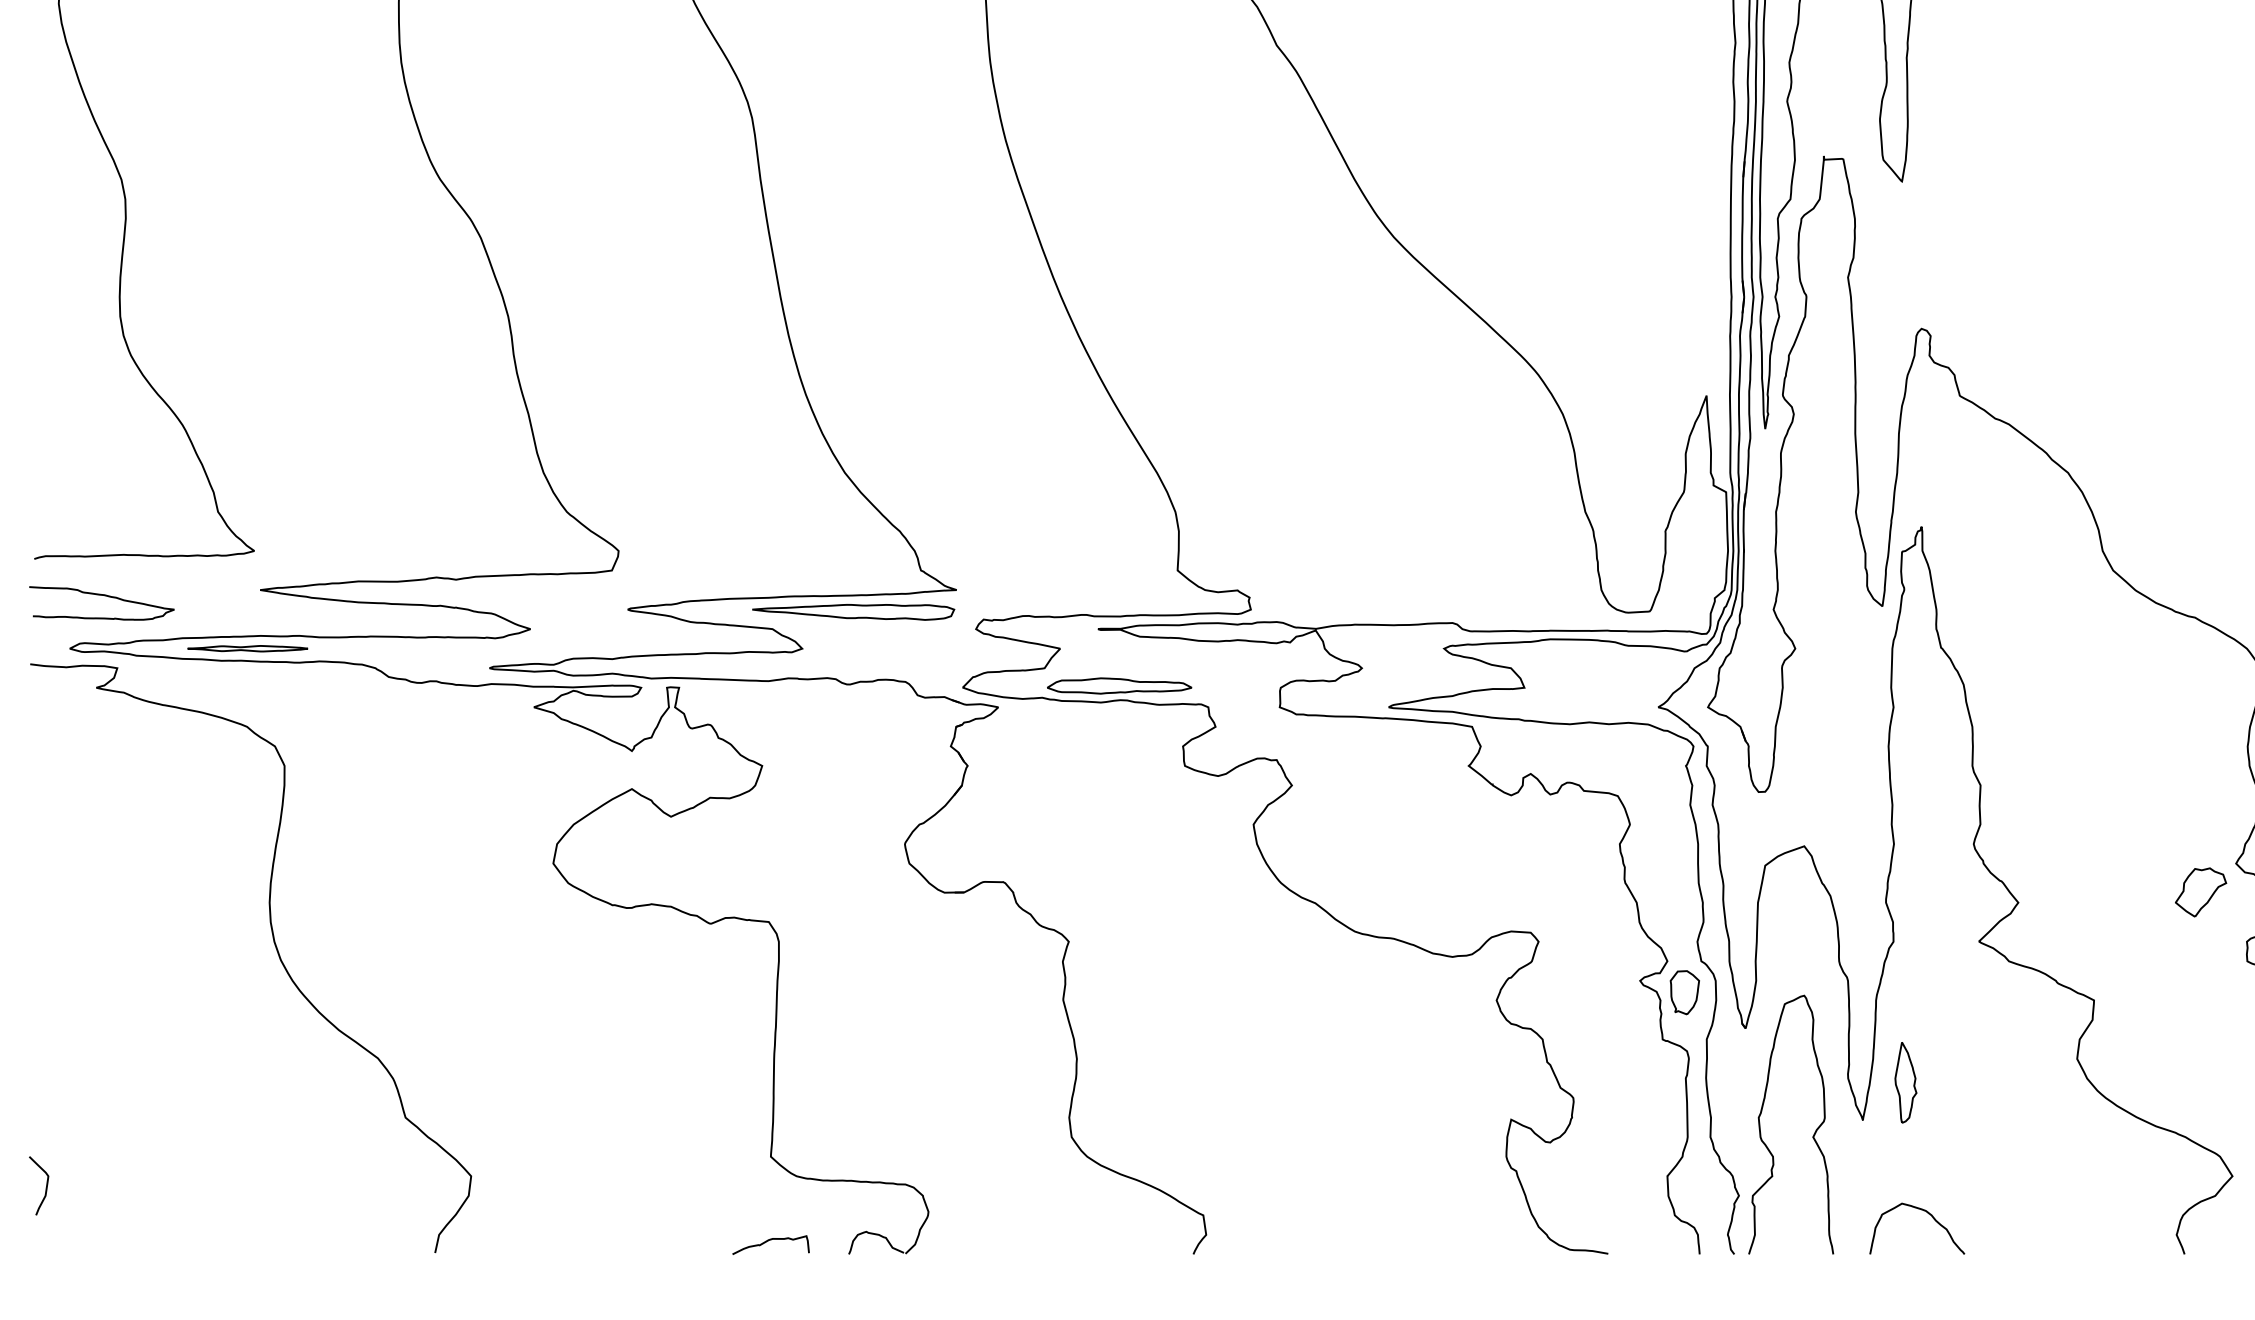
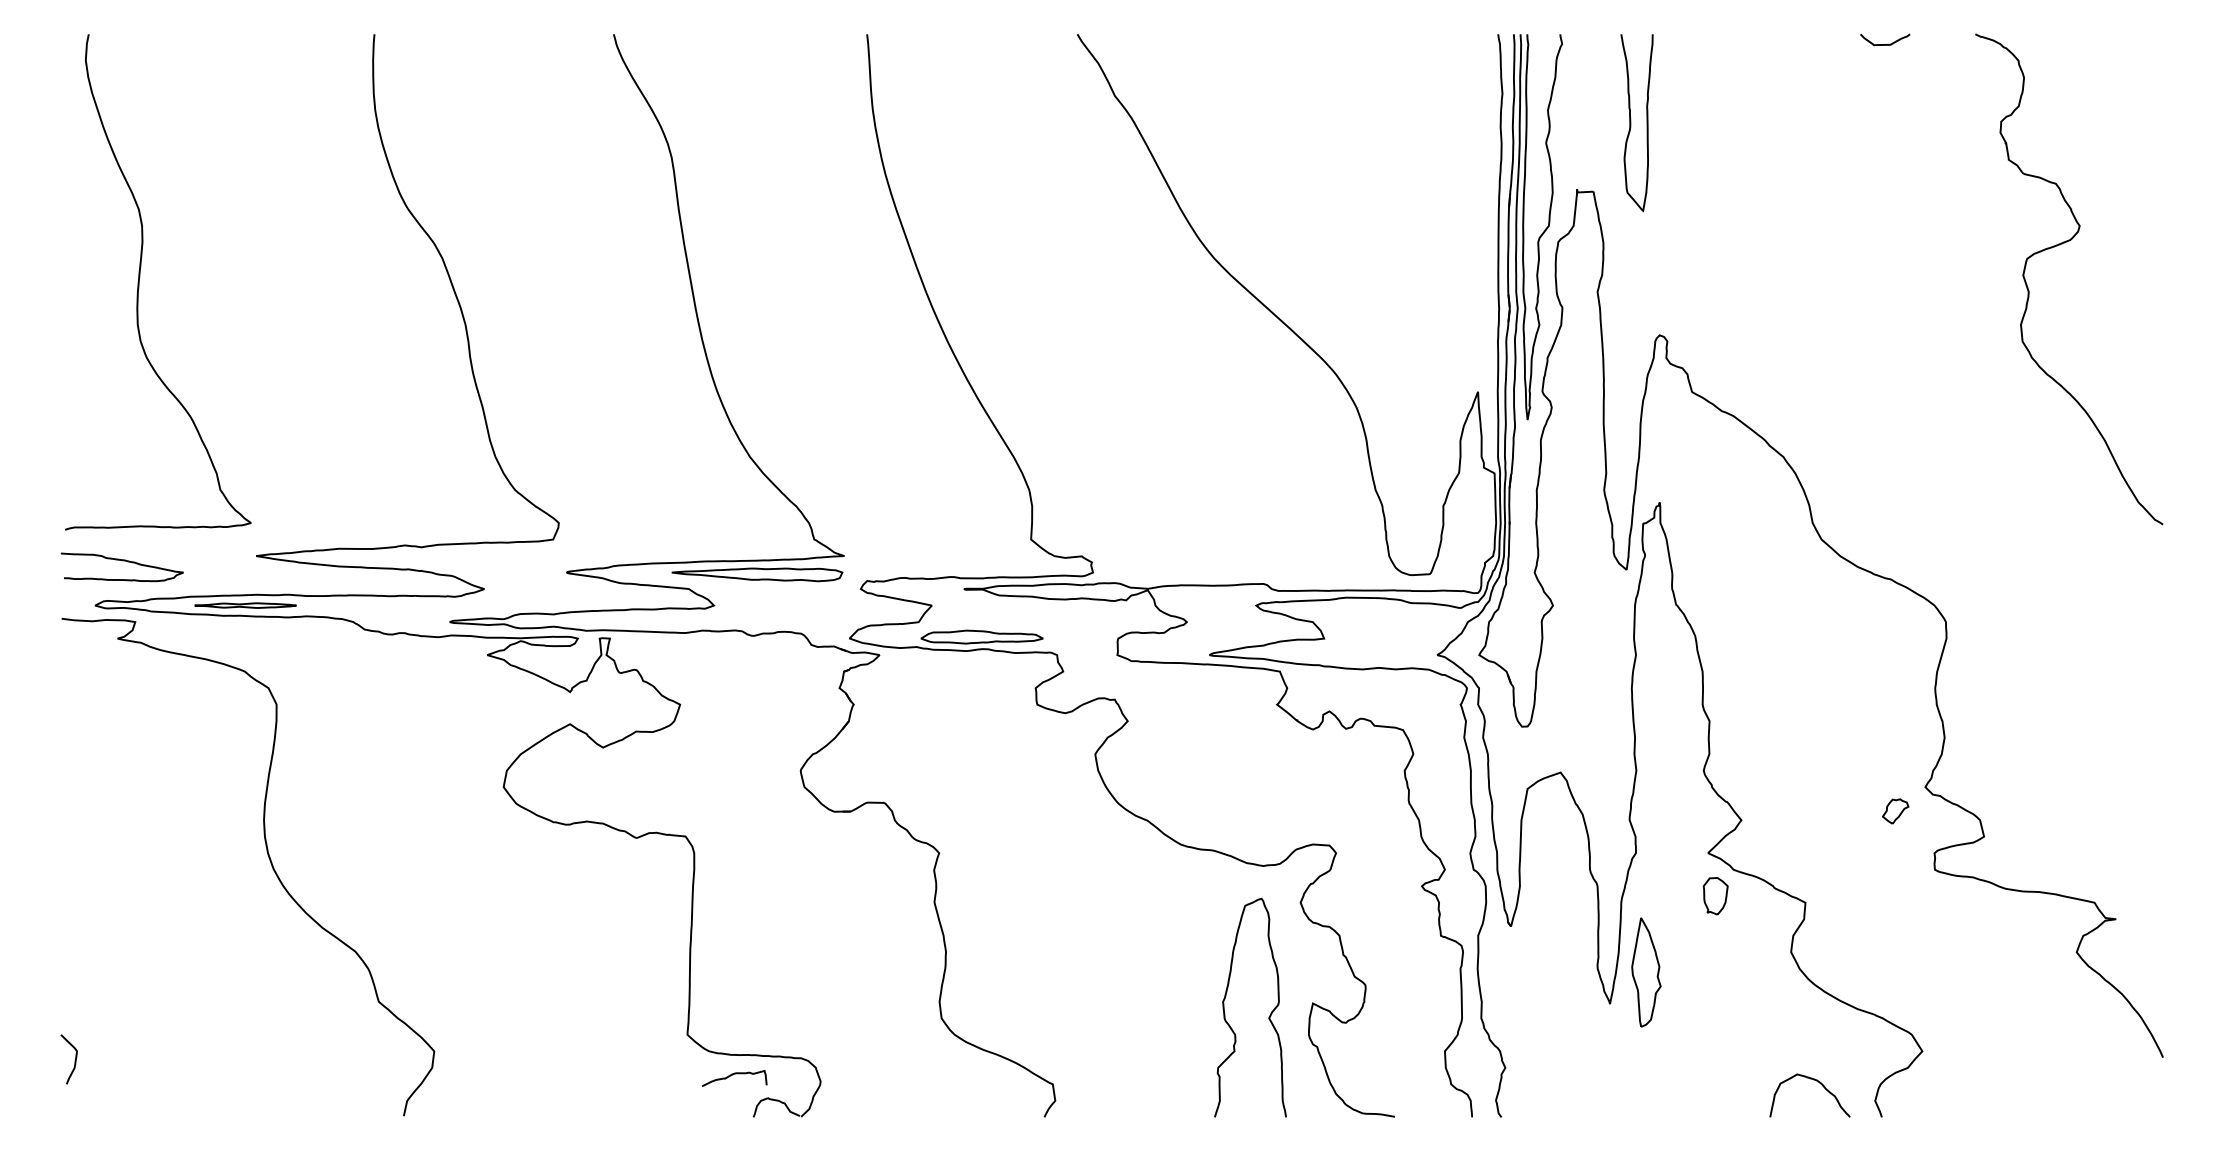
part: (2200, 892) -> (1895, 811), size x0.6
part: (1684, 993) -> (1715, 896), moved
part: (1905, 1081) -> (1646, 971), size x1.6
curve: (1812, 1136) -> (1268, 1017), moved
curve: (1921, 1210) -> (1813, 1080), moved
curve: (768, 1241) -> (732, 1075), moved

